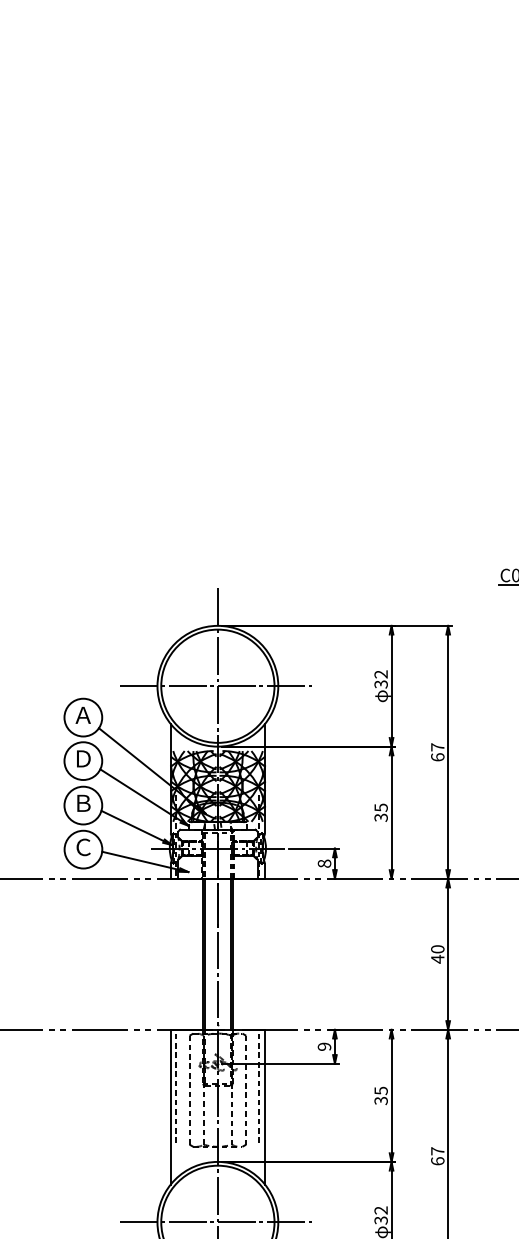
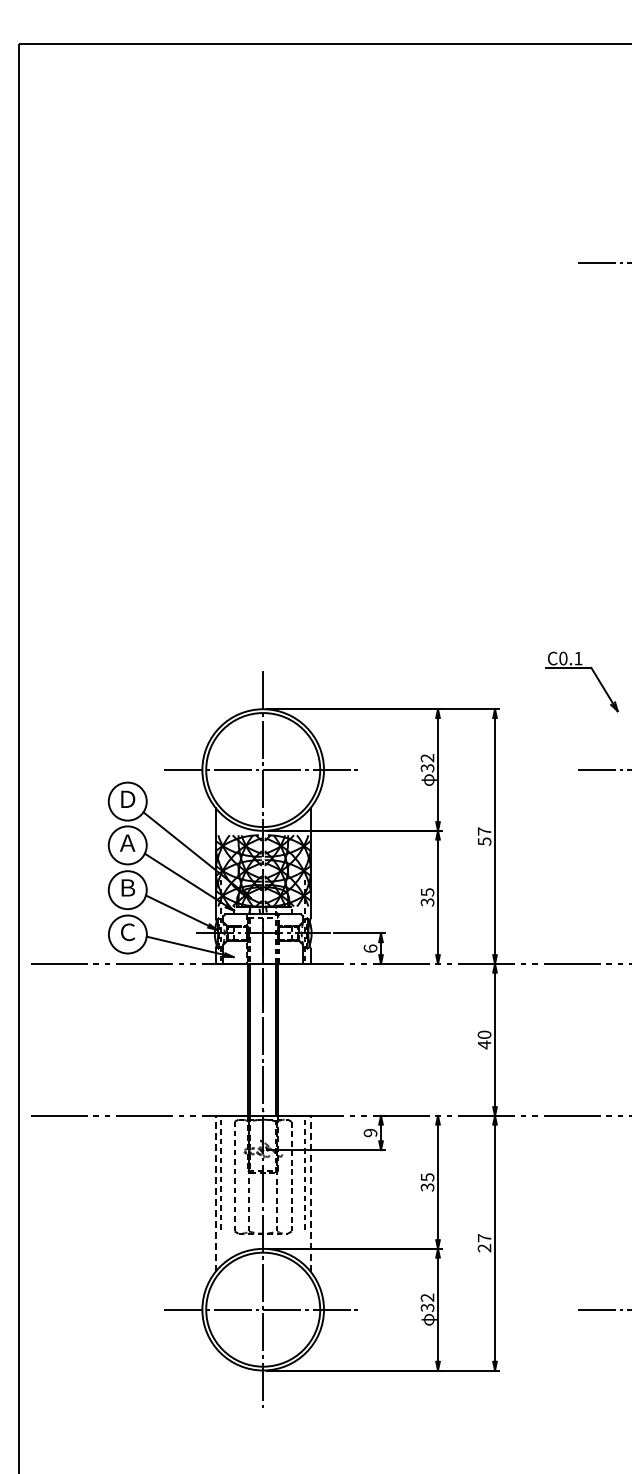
text: (83, 714) -> (127, 798), Ａ -> Ｄ
text: (437, 757) -> (484, 841), 67 -> 57
text: (83, 758) -> (127, 842), Ｄ -> Ａ
text: (324, 863) -> (370, 948), 8 -> 6
line: (170, 1106) -> (215, 1193), solid -> dashed
line: (264, 1106) -> (310, 1193), solid -> dashed
text: (437, 1161) -> (484, 1248), 67 -> 27

